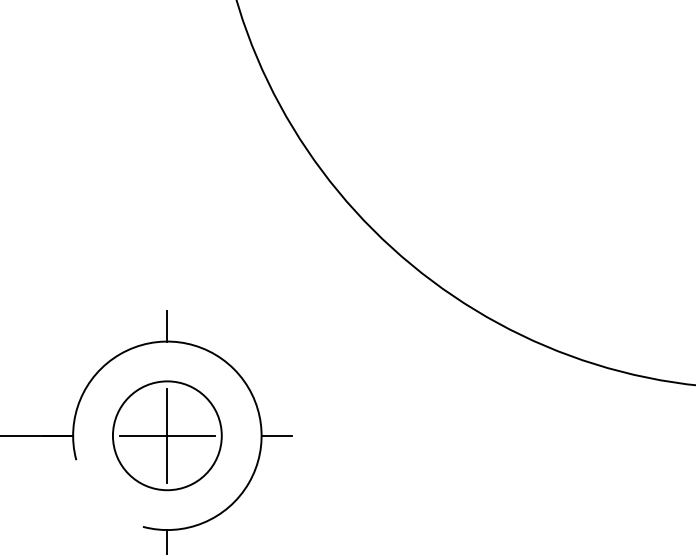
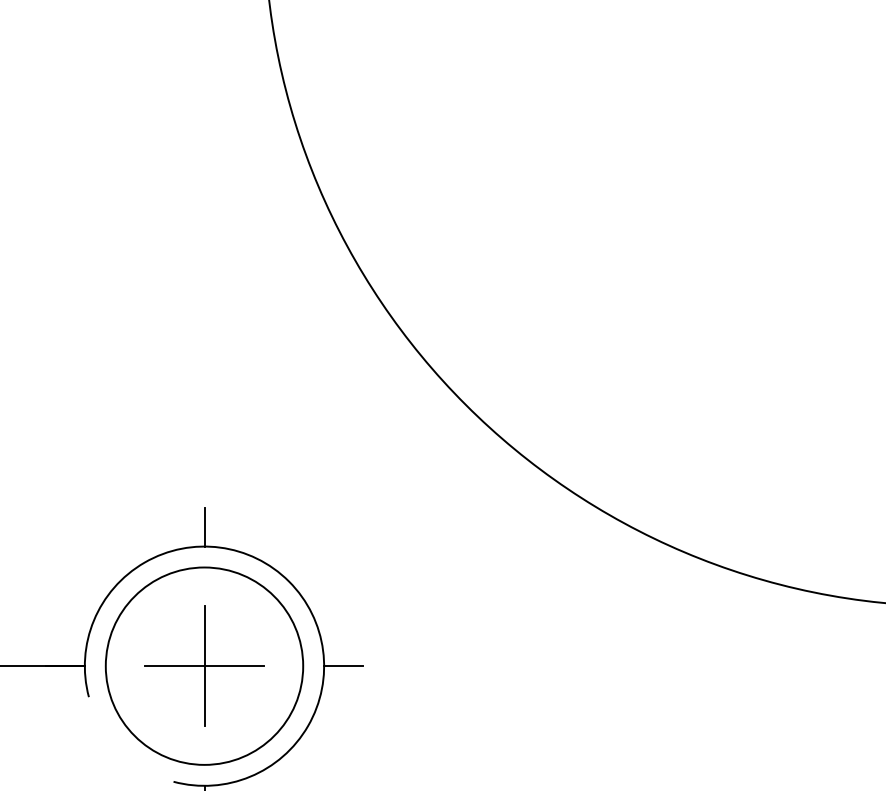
circle: (167, 435) -> (204, 665), size x1.43

